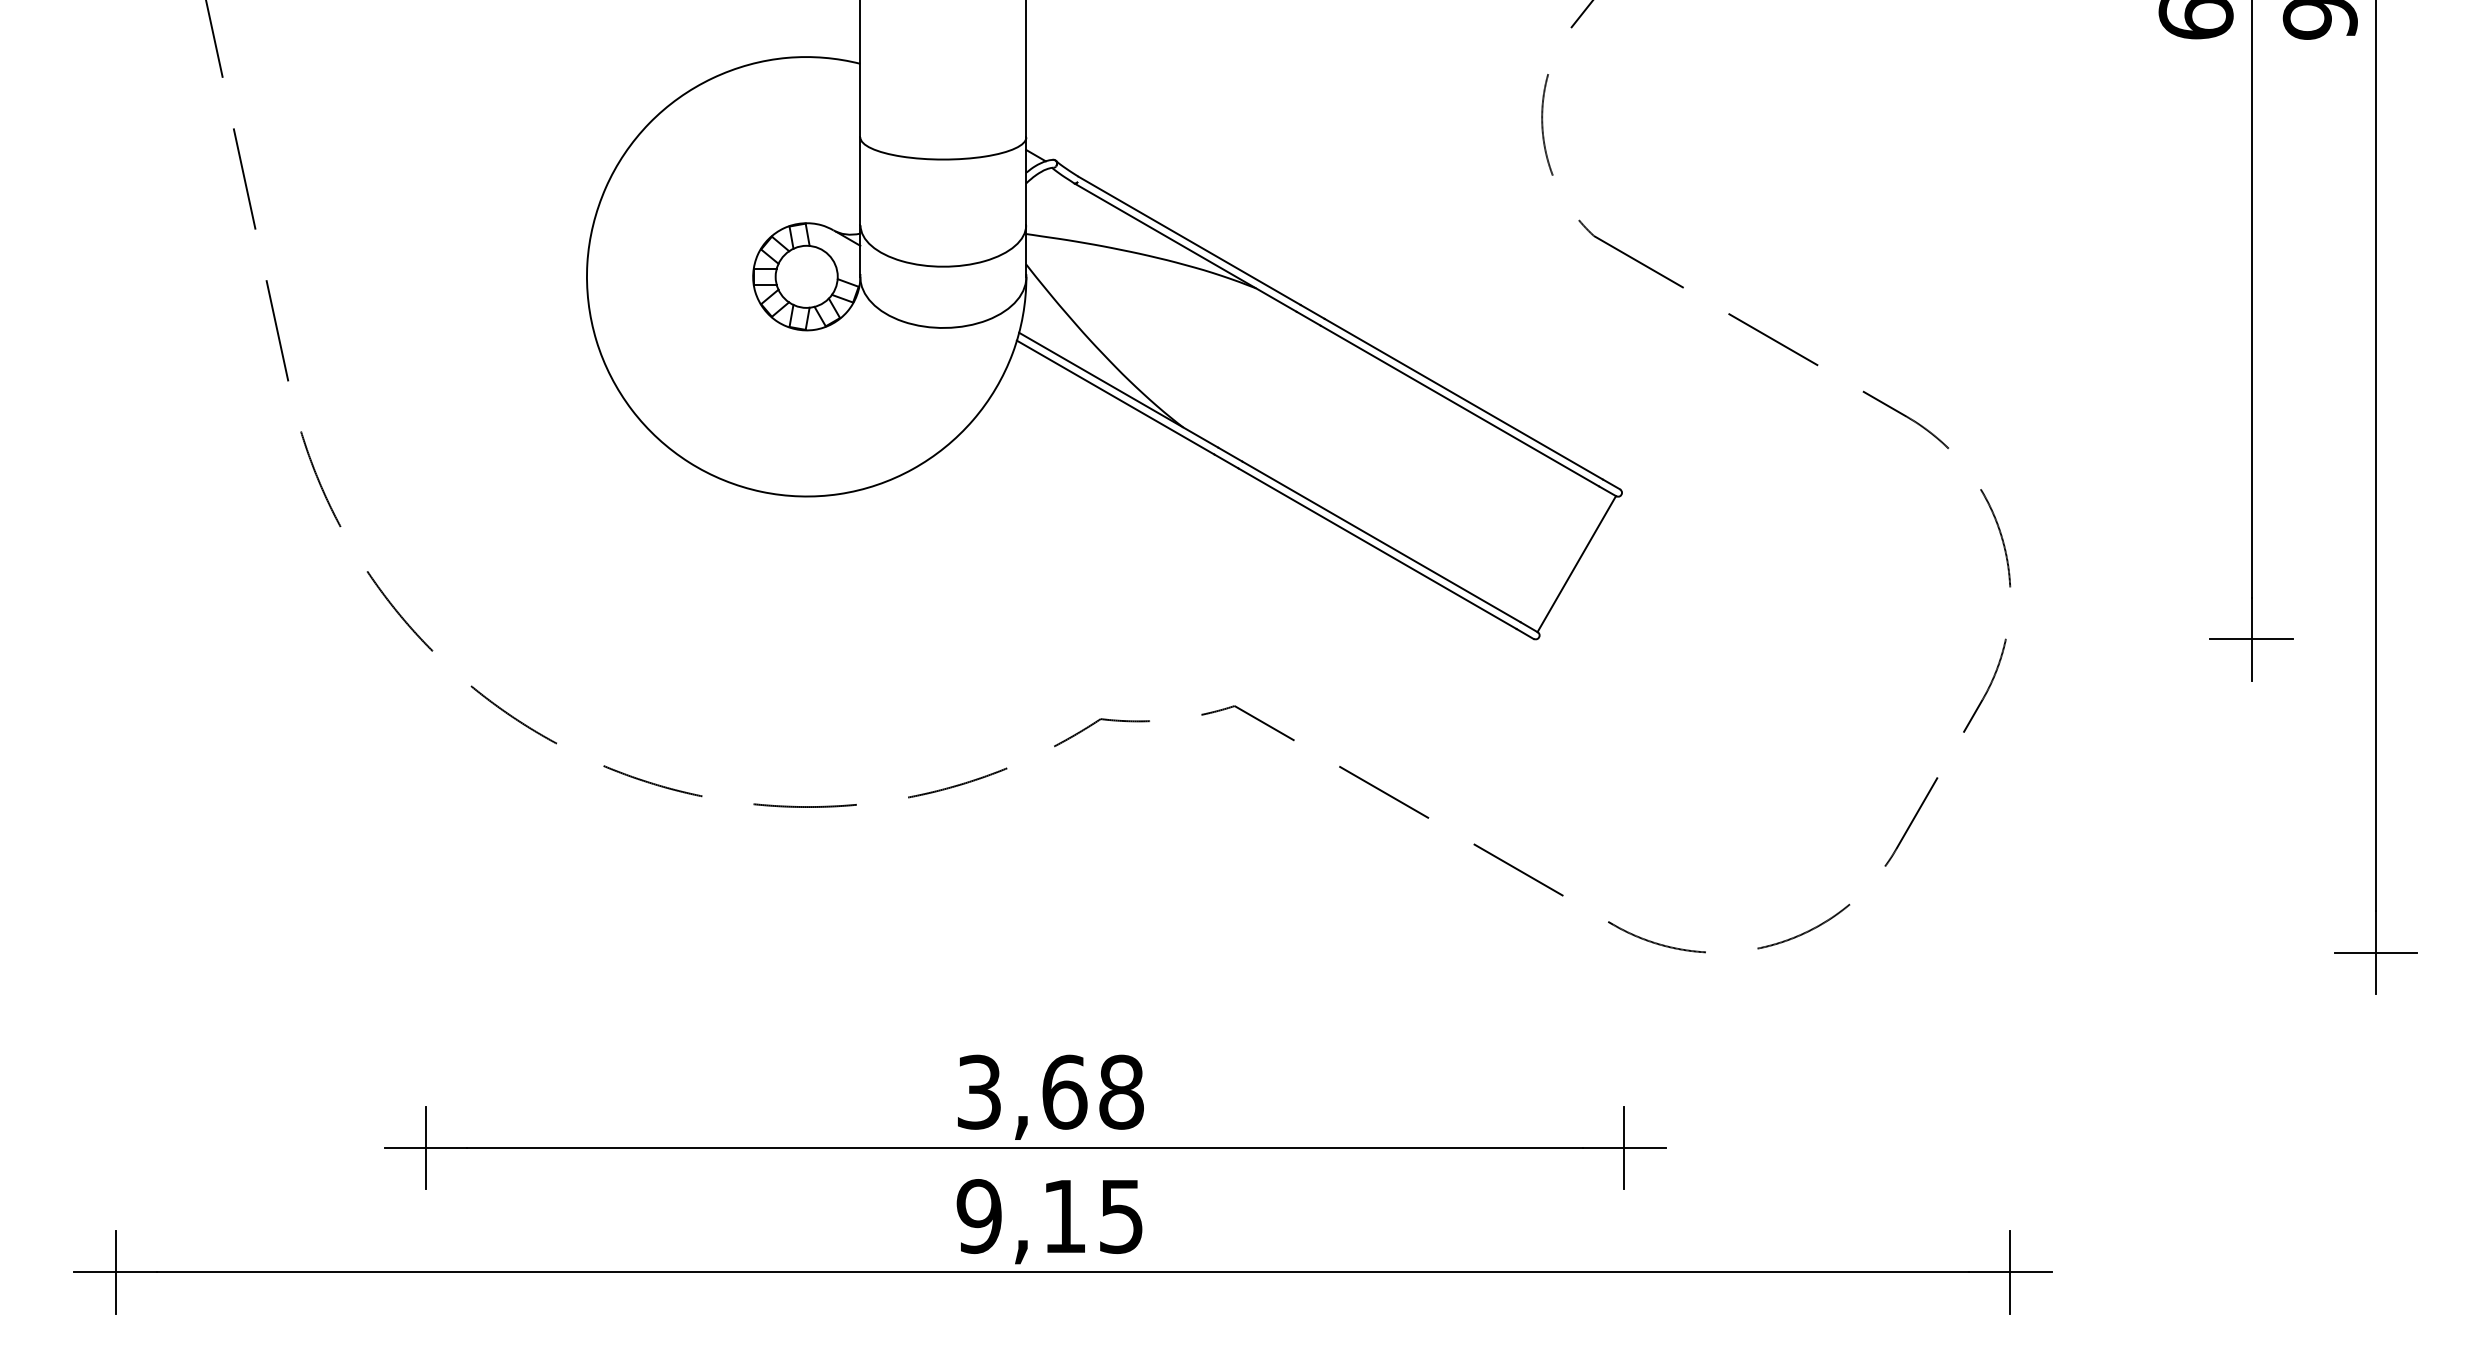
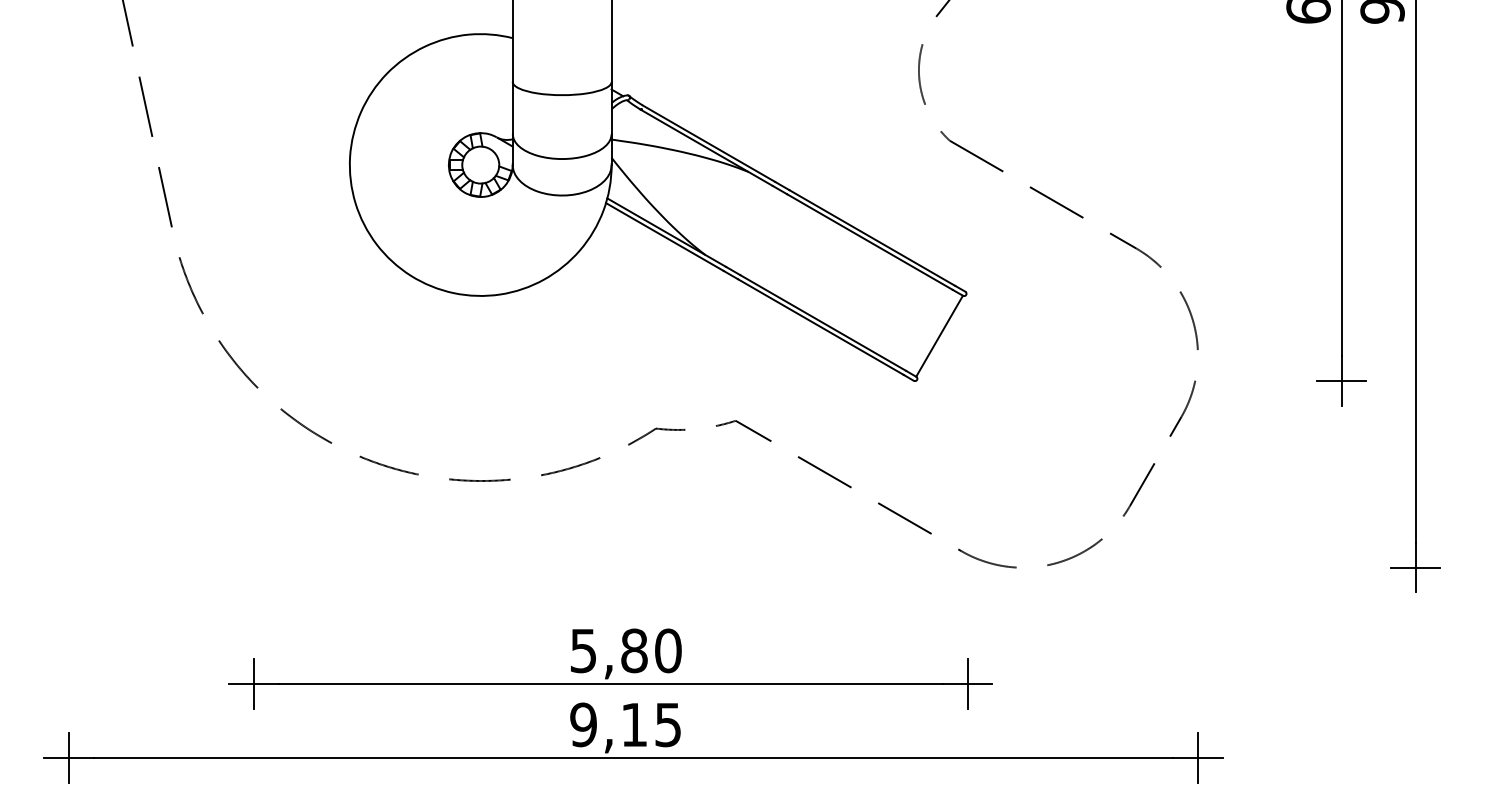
text: (1051, 1091) -> (626, 650), 3,68 -> 5,80

